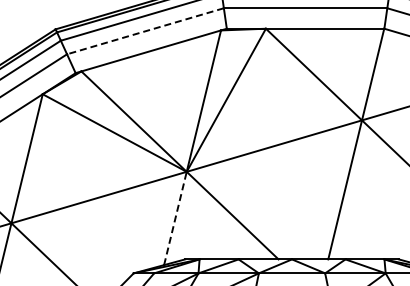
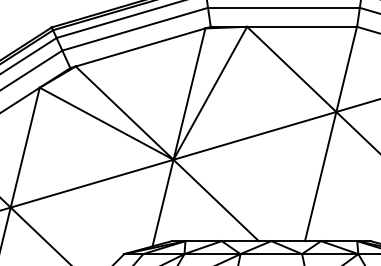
line: (145, 31) -> (135, 29), dashed -> solid
line: (175, 218) -> (163, 203), dashed -> solid

